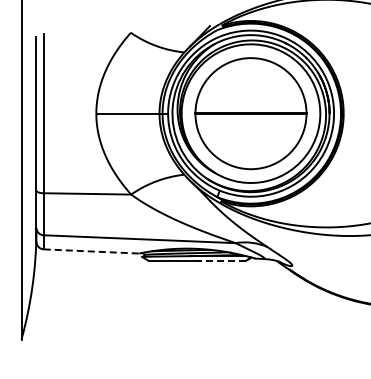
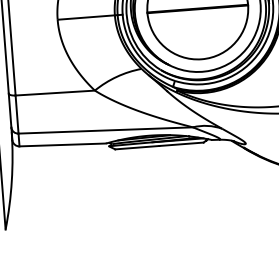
line: (91, 251) -> (62, 144), dashed -> solid
line: (221, 260) -> (181, 144), dashed -> solid

